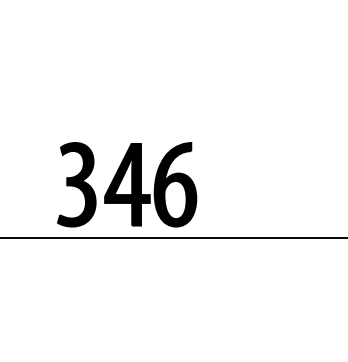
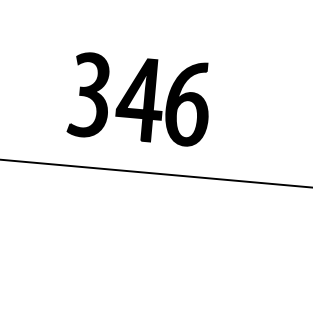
part: (127, 184) -> (140, 99), moved

